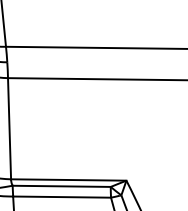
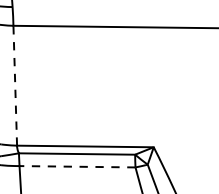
line: (9, 128) -> (15, 85), solid -> dashed
line: (62, 197) -> (77, 167), solid -> dashed

